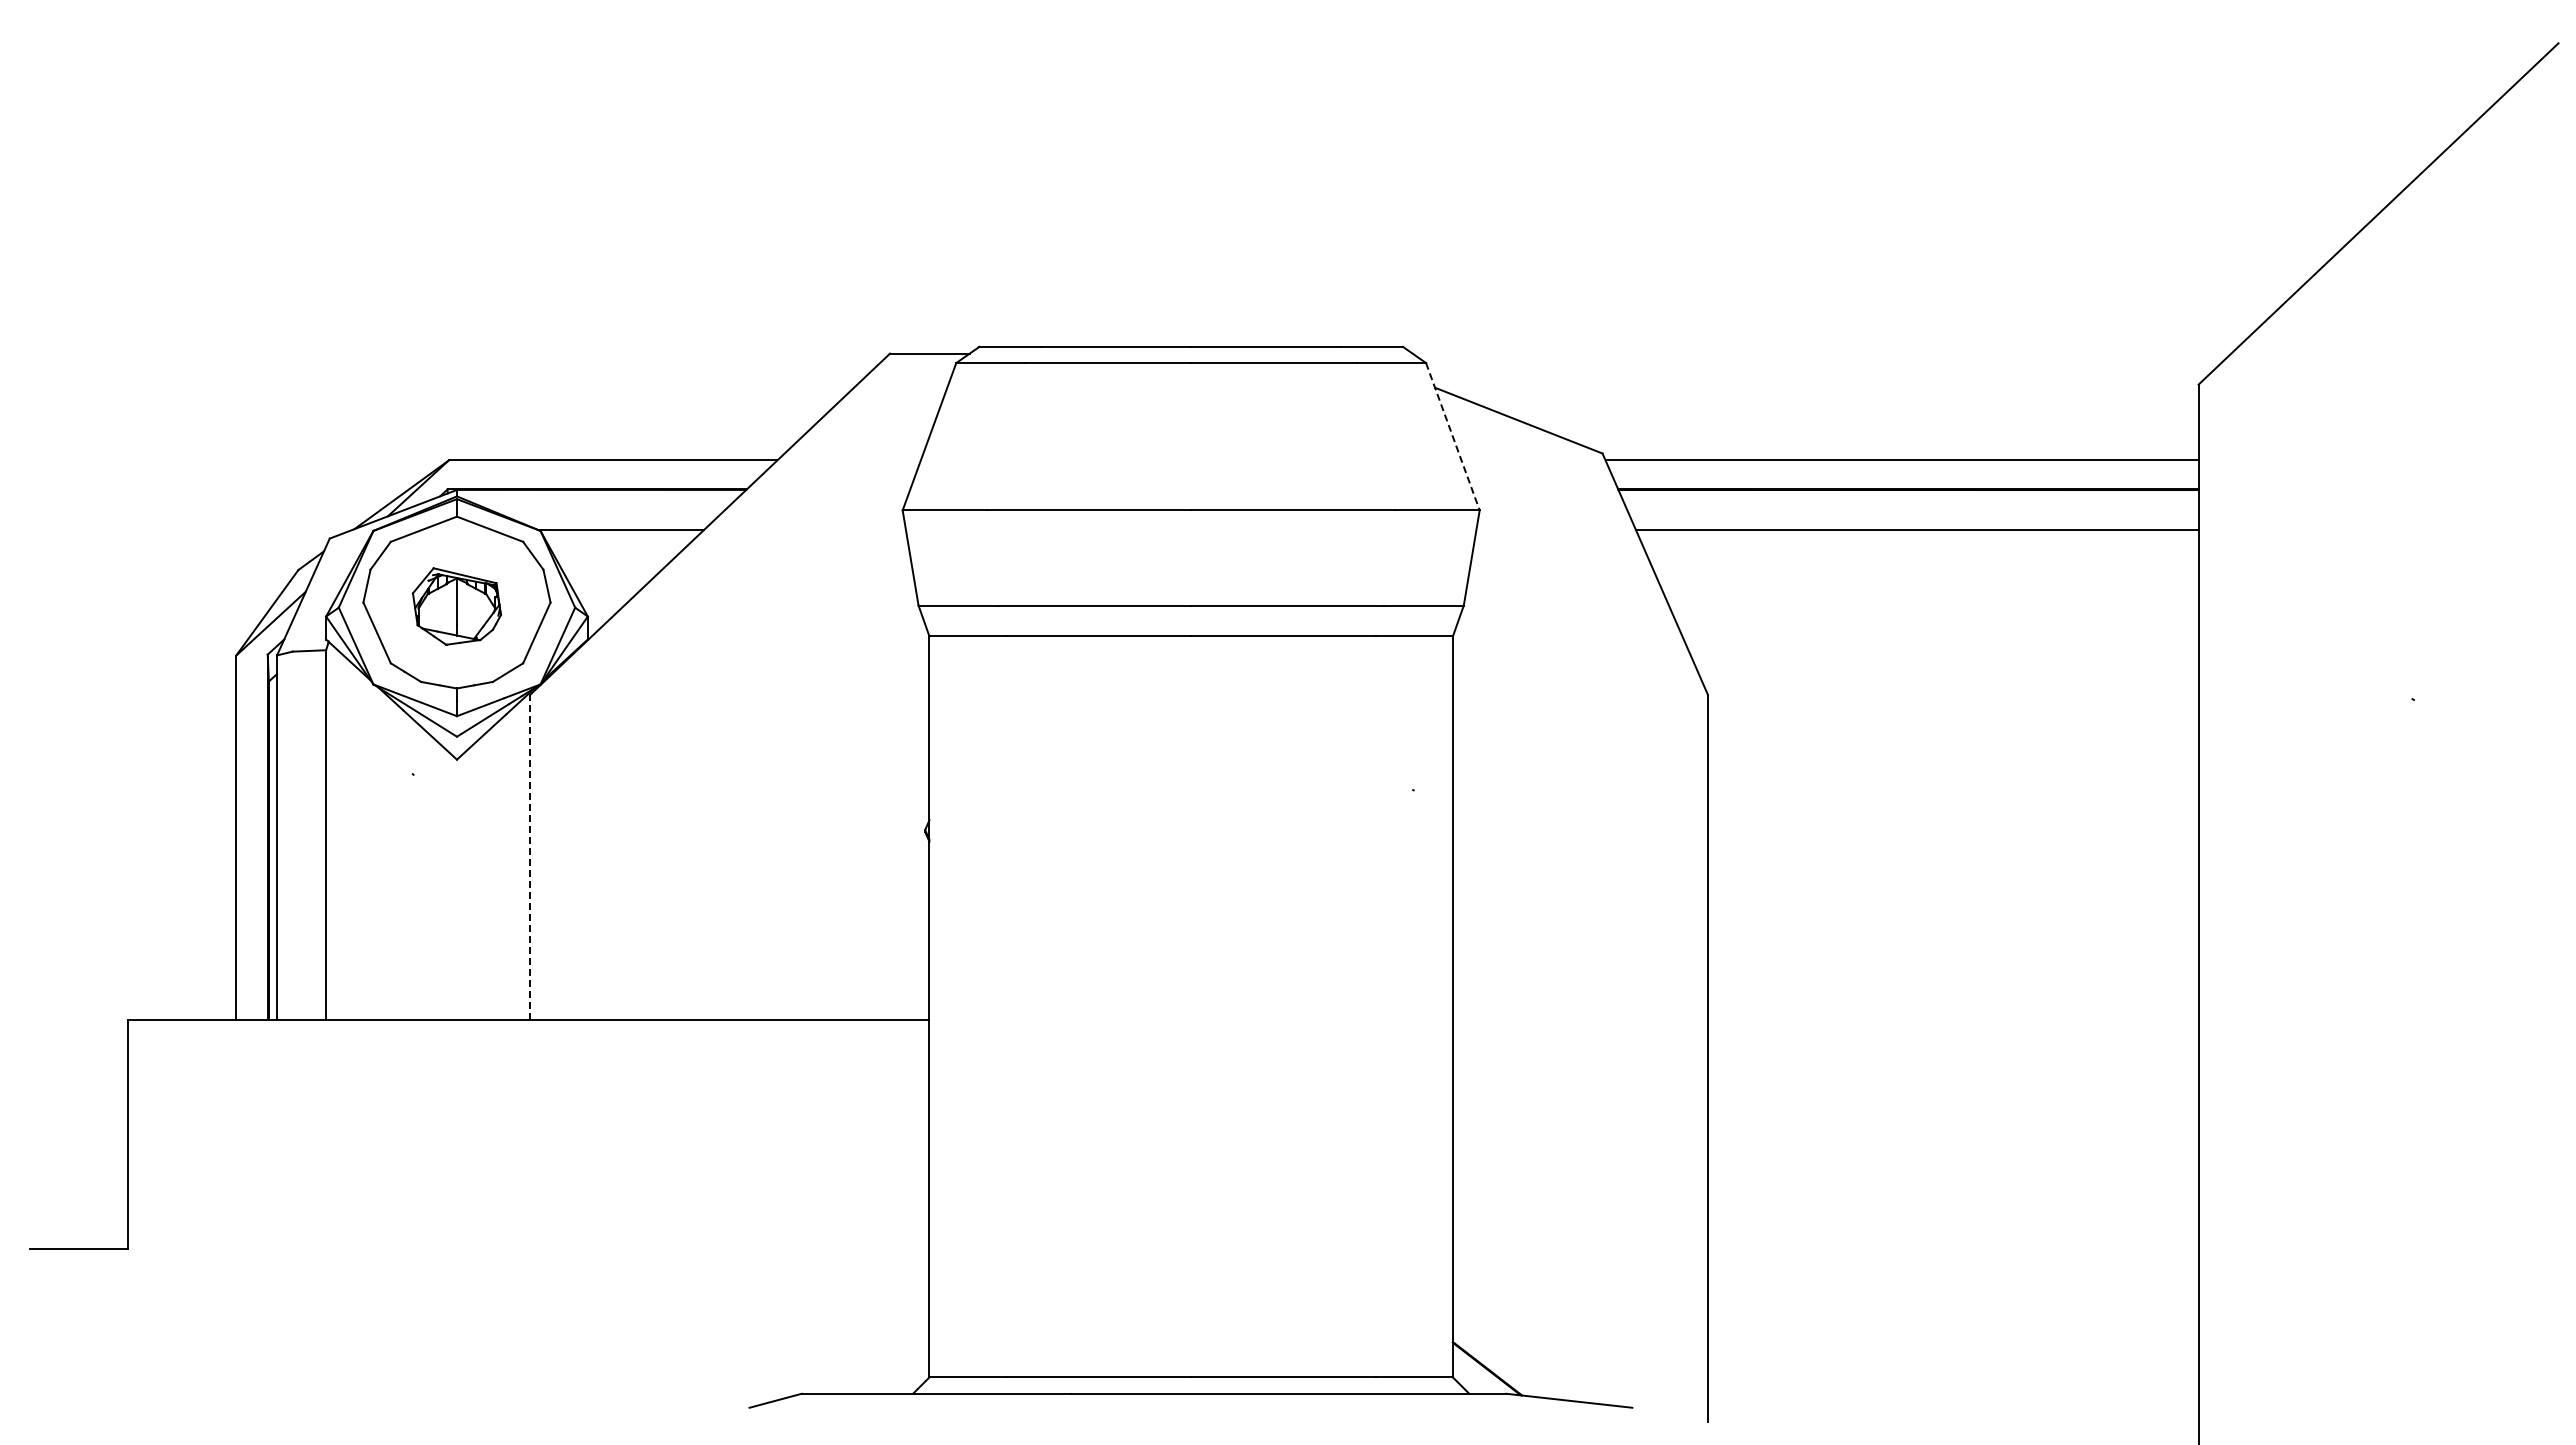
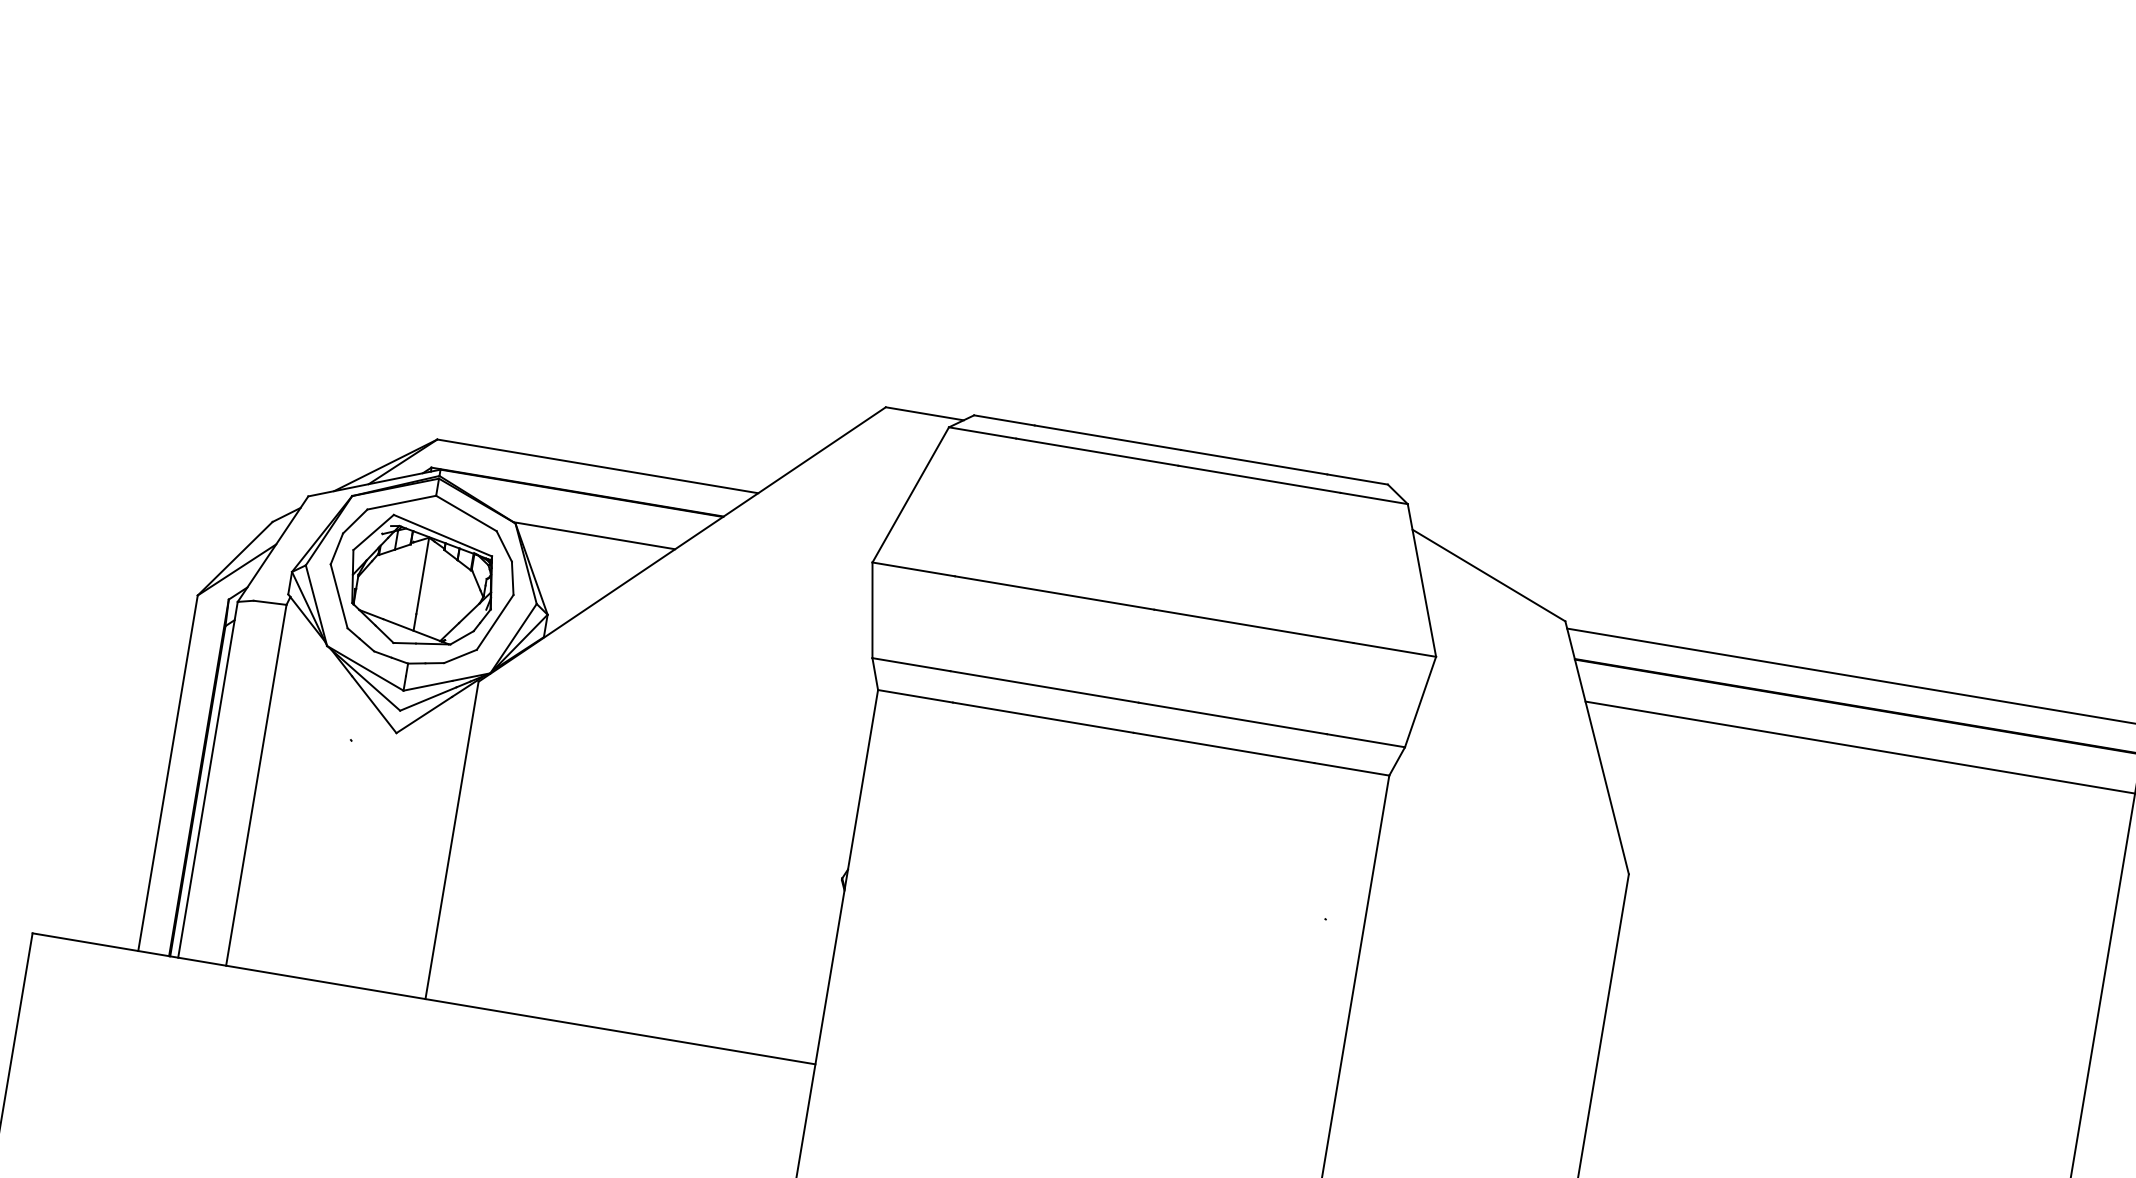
line: (1453, 437) -> (1422, 581), dashed -> solid
part: (456, 606) -> (421, 583), size x1.67
line: (530, 856) -> (452, 839), dashed -> solid

